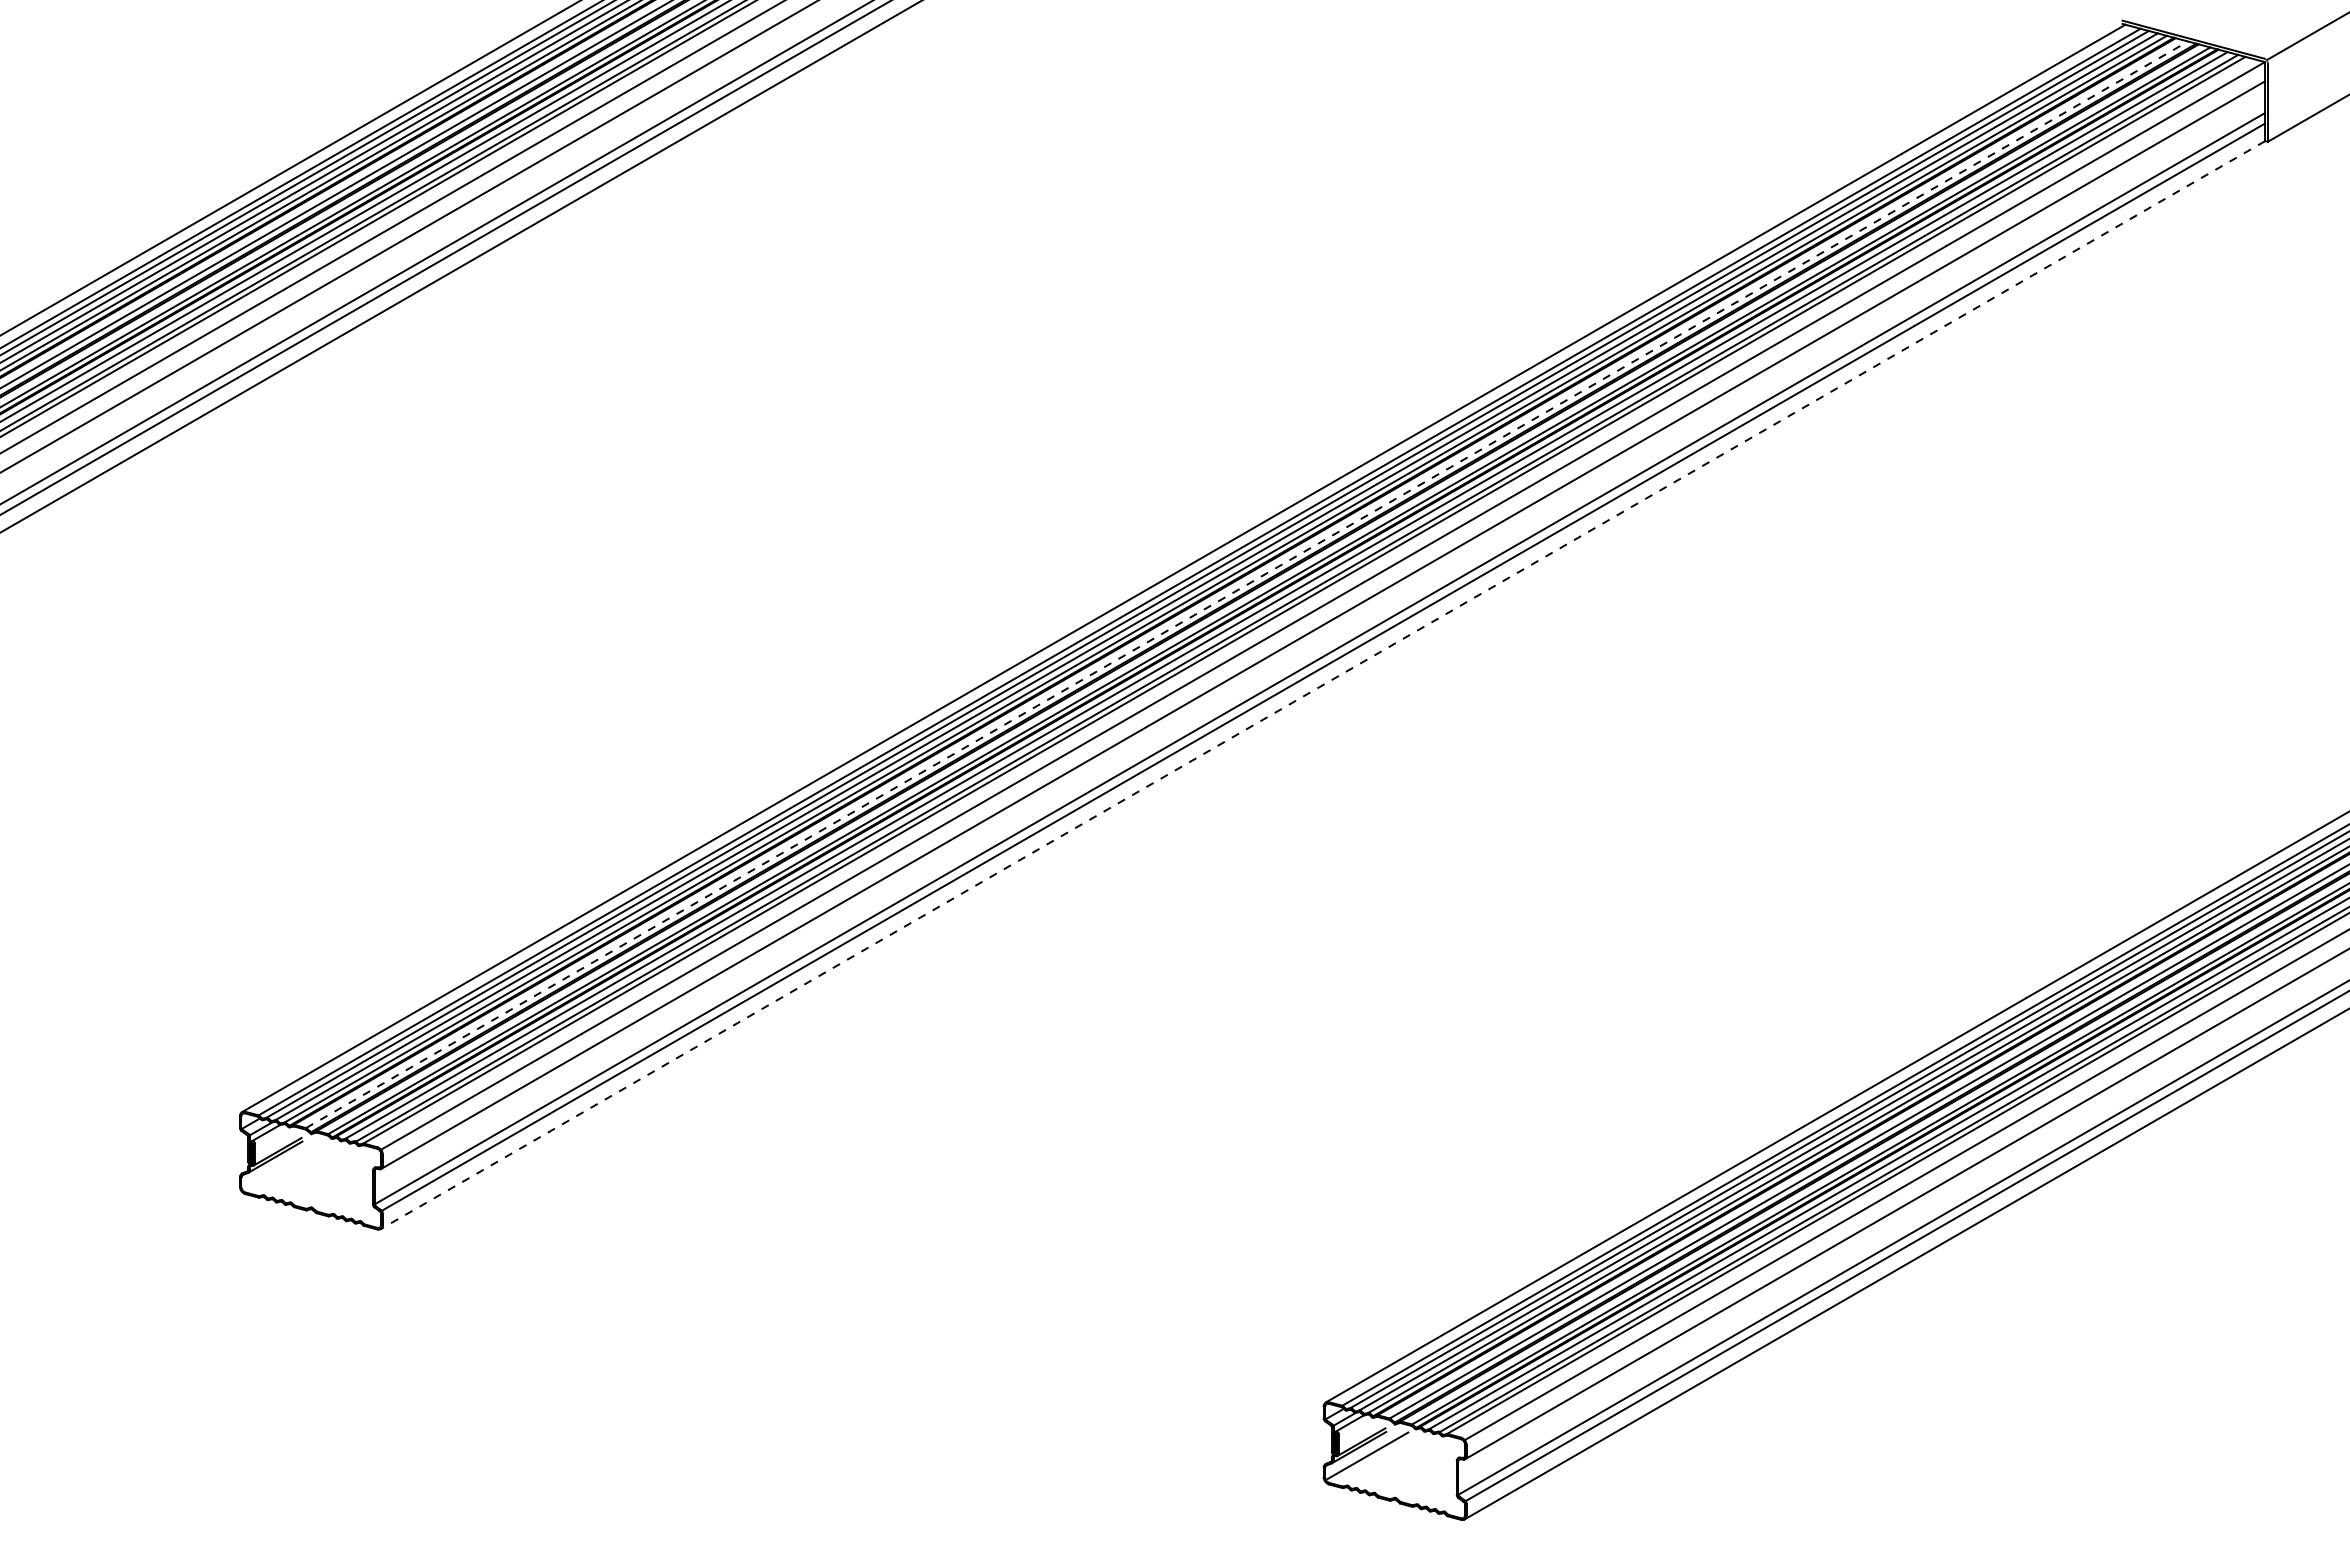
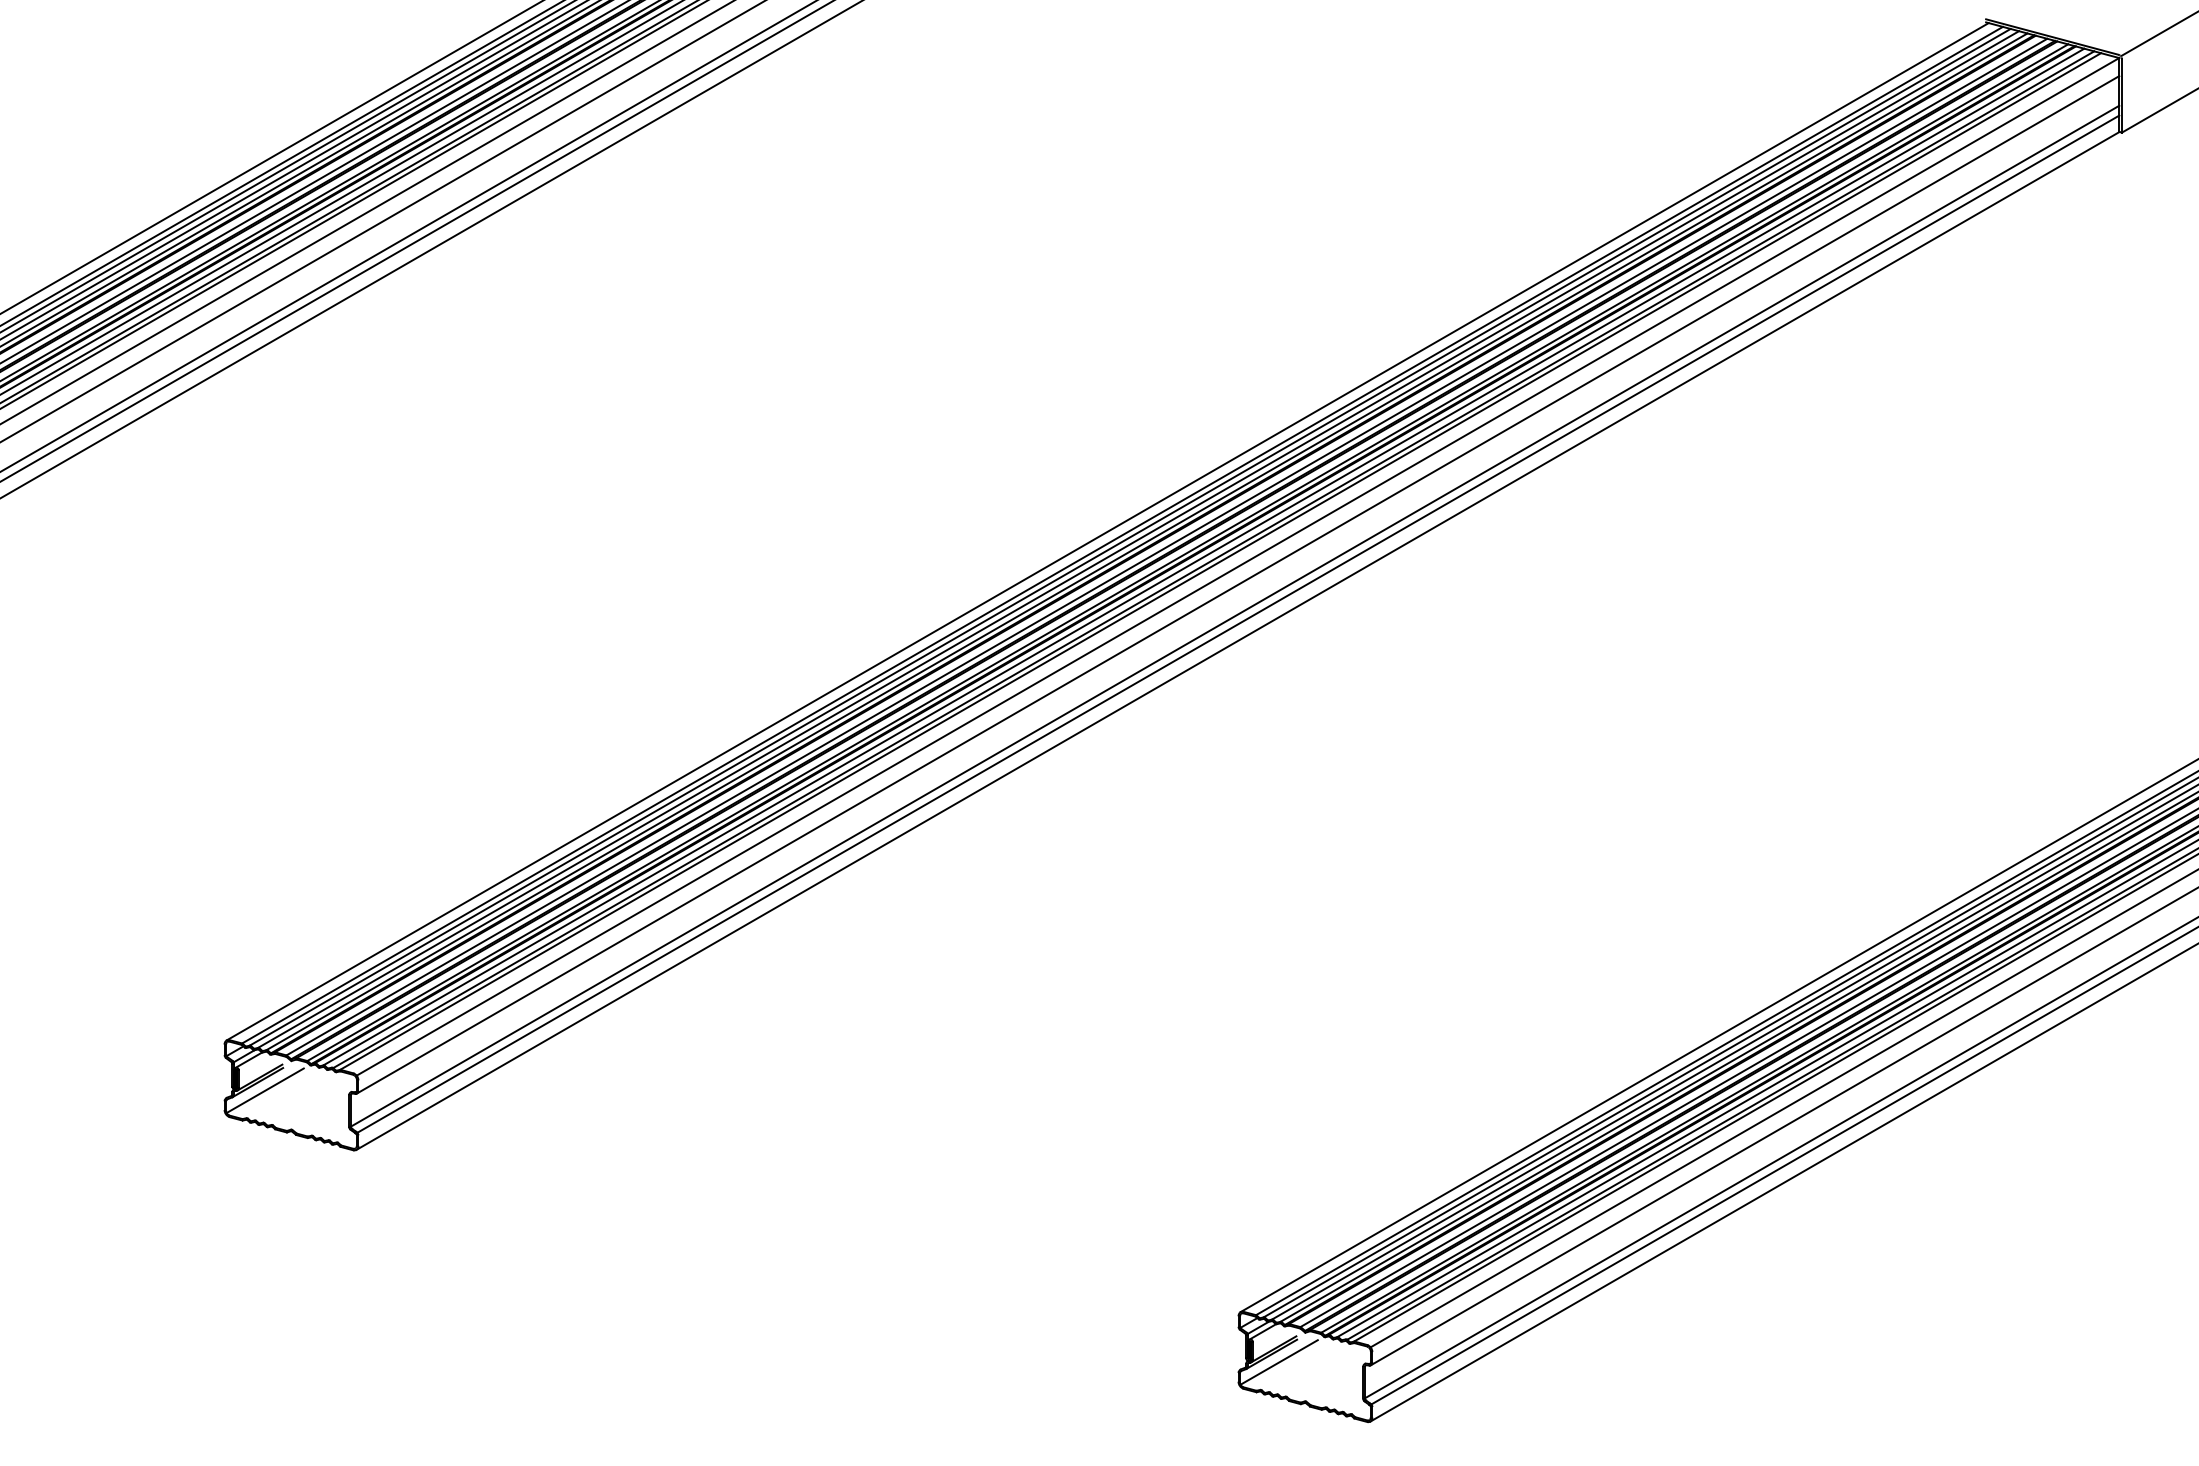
line: (1247, 584) -> (1167, 546), dashed -> solid
line: (1322, 685) -> (1237, 641), dashed -> solid
line: (283, 1165) -> (265, 1090), added

